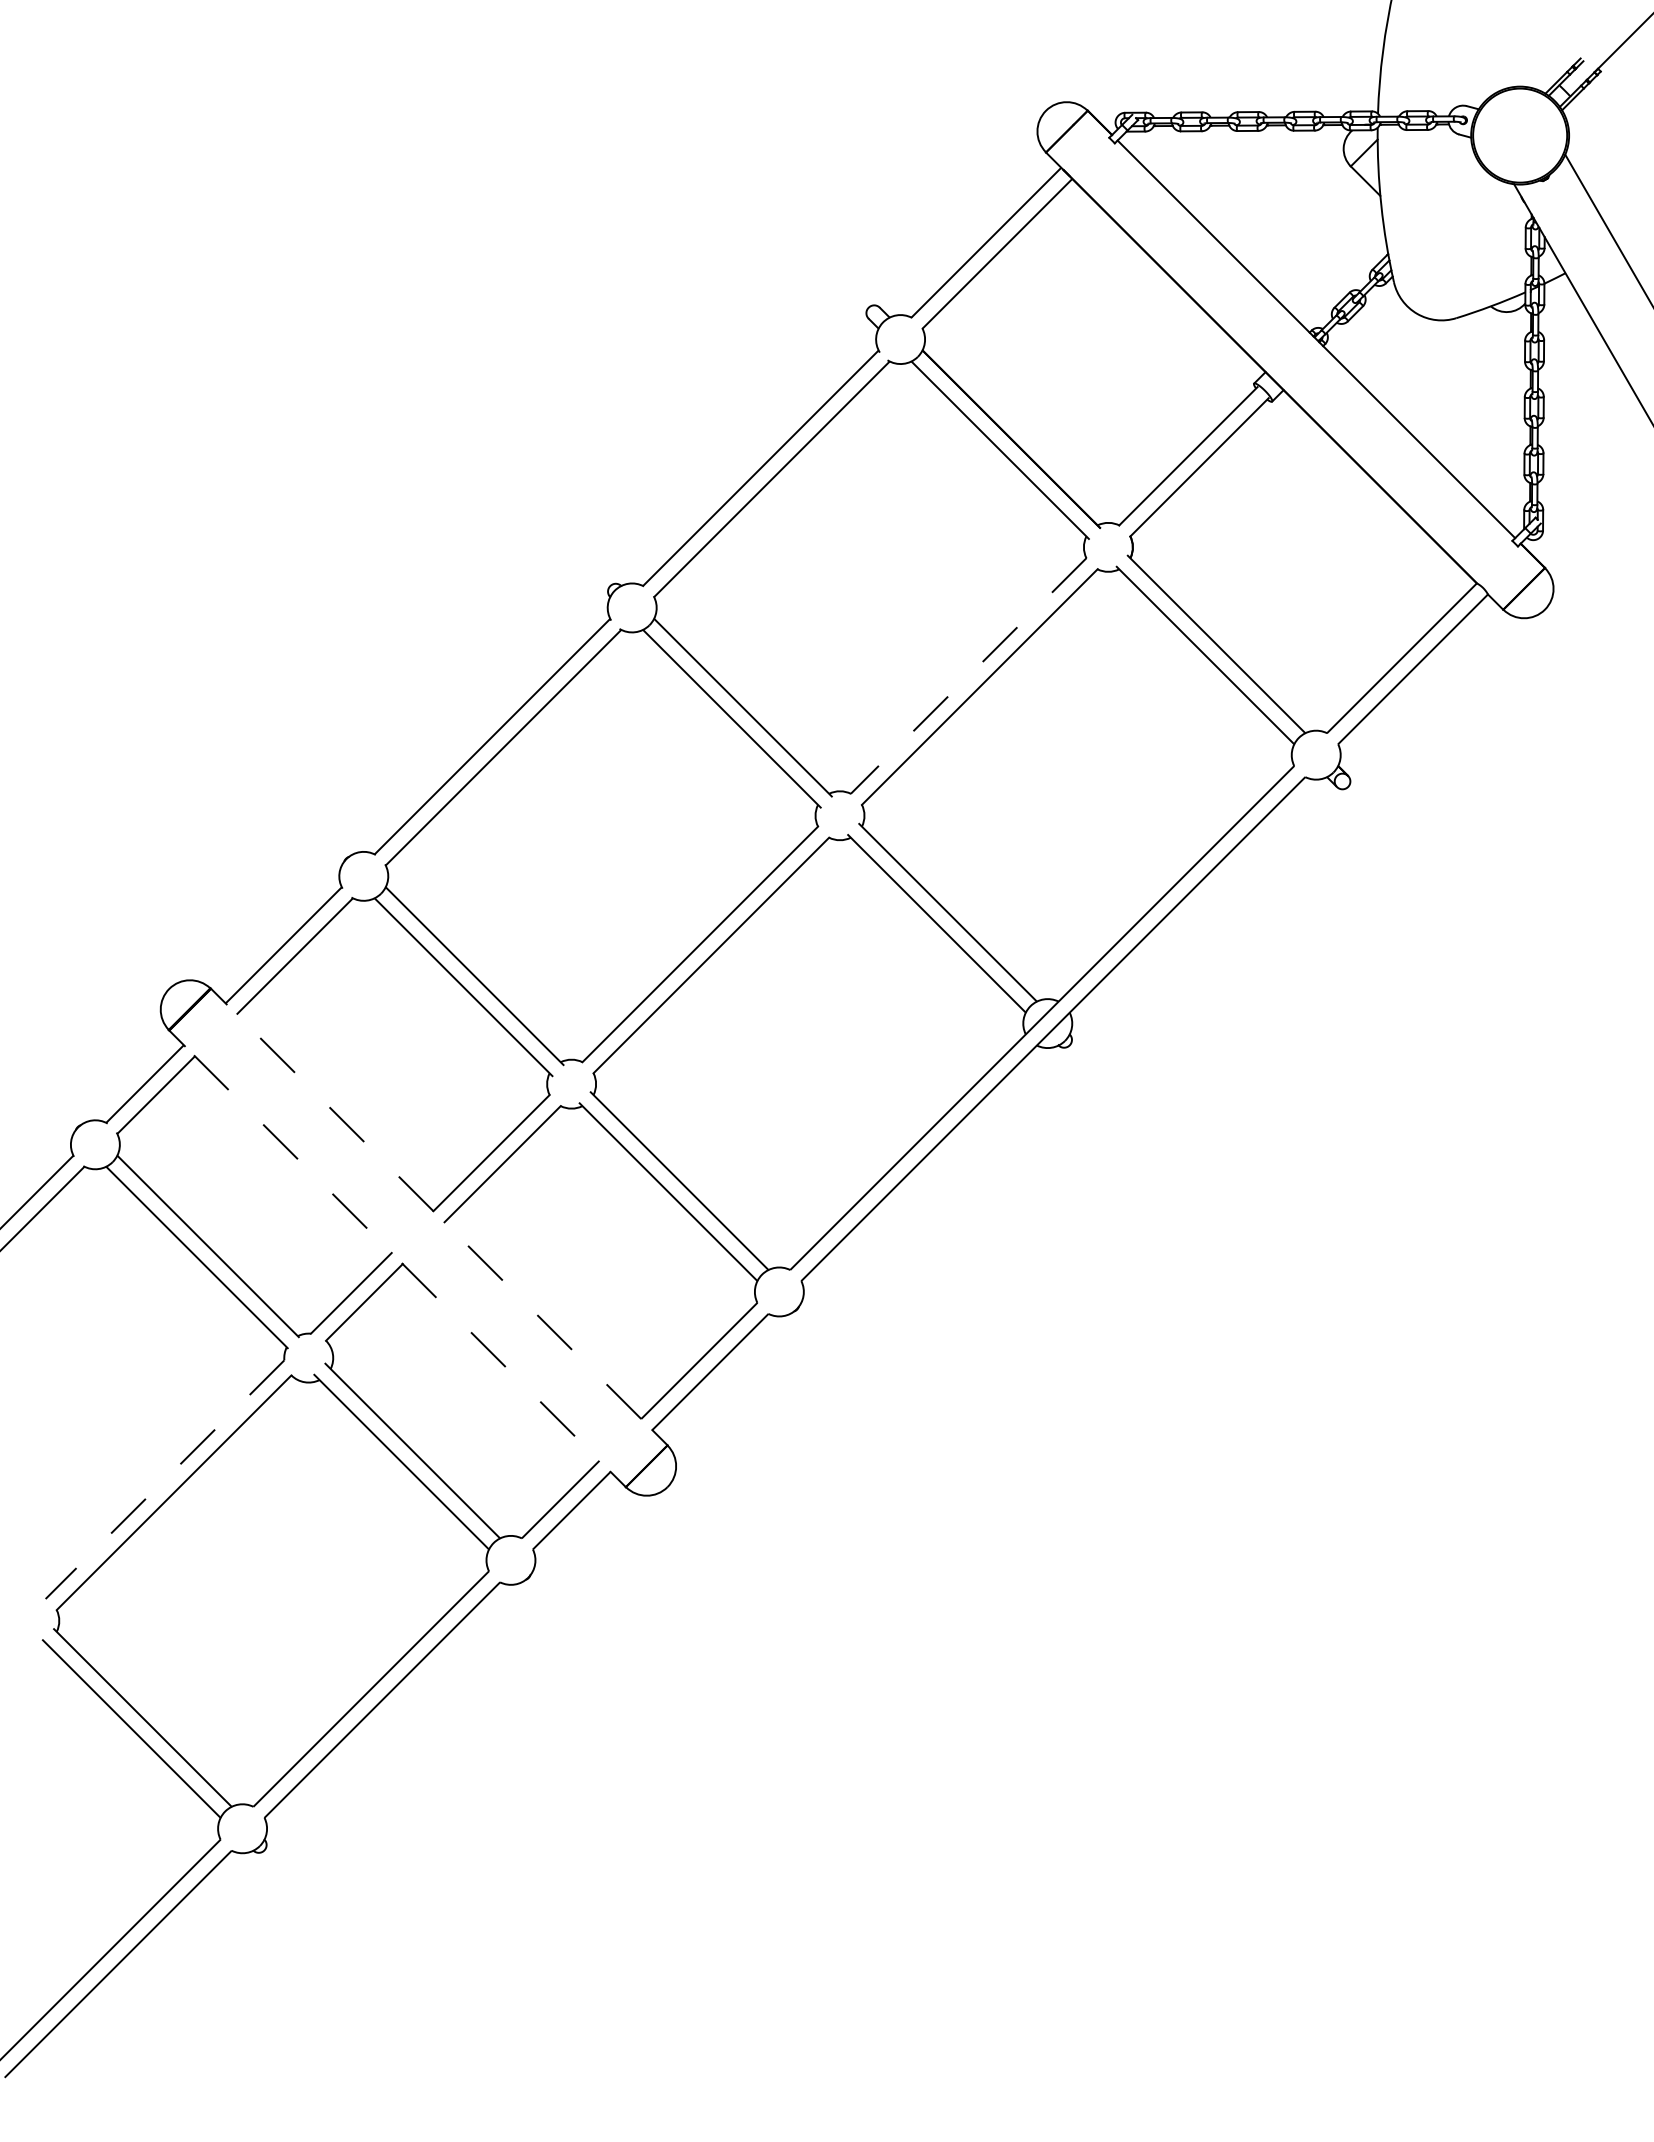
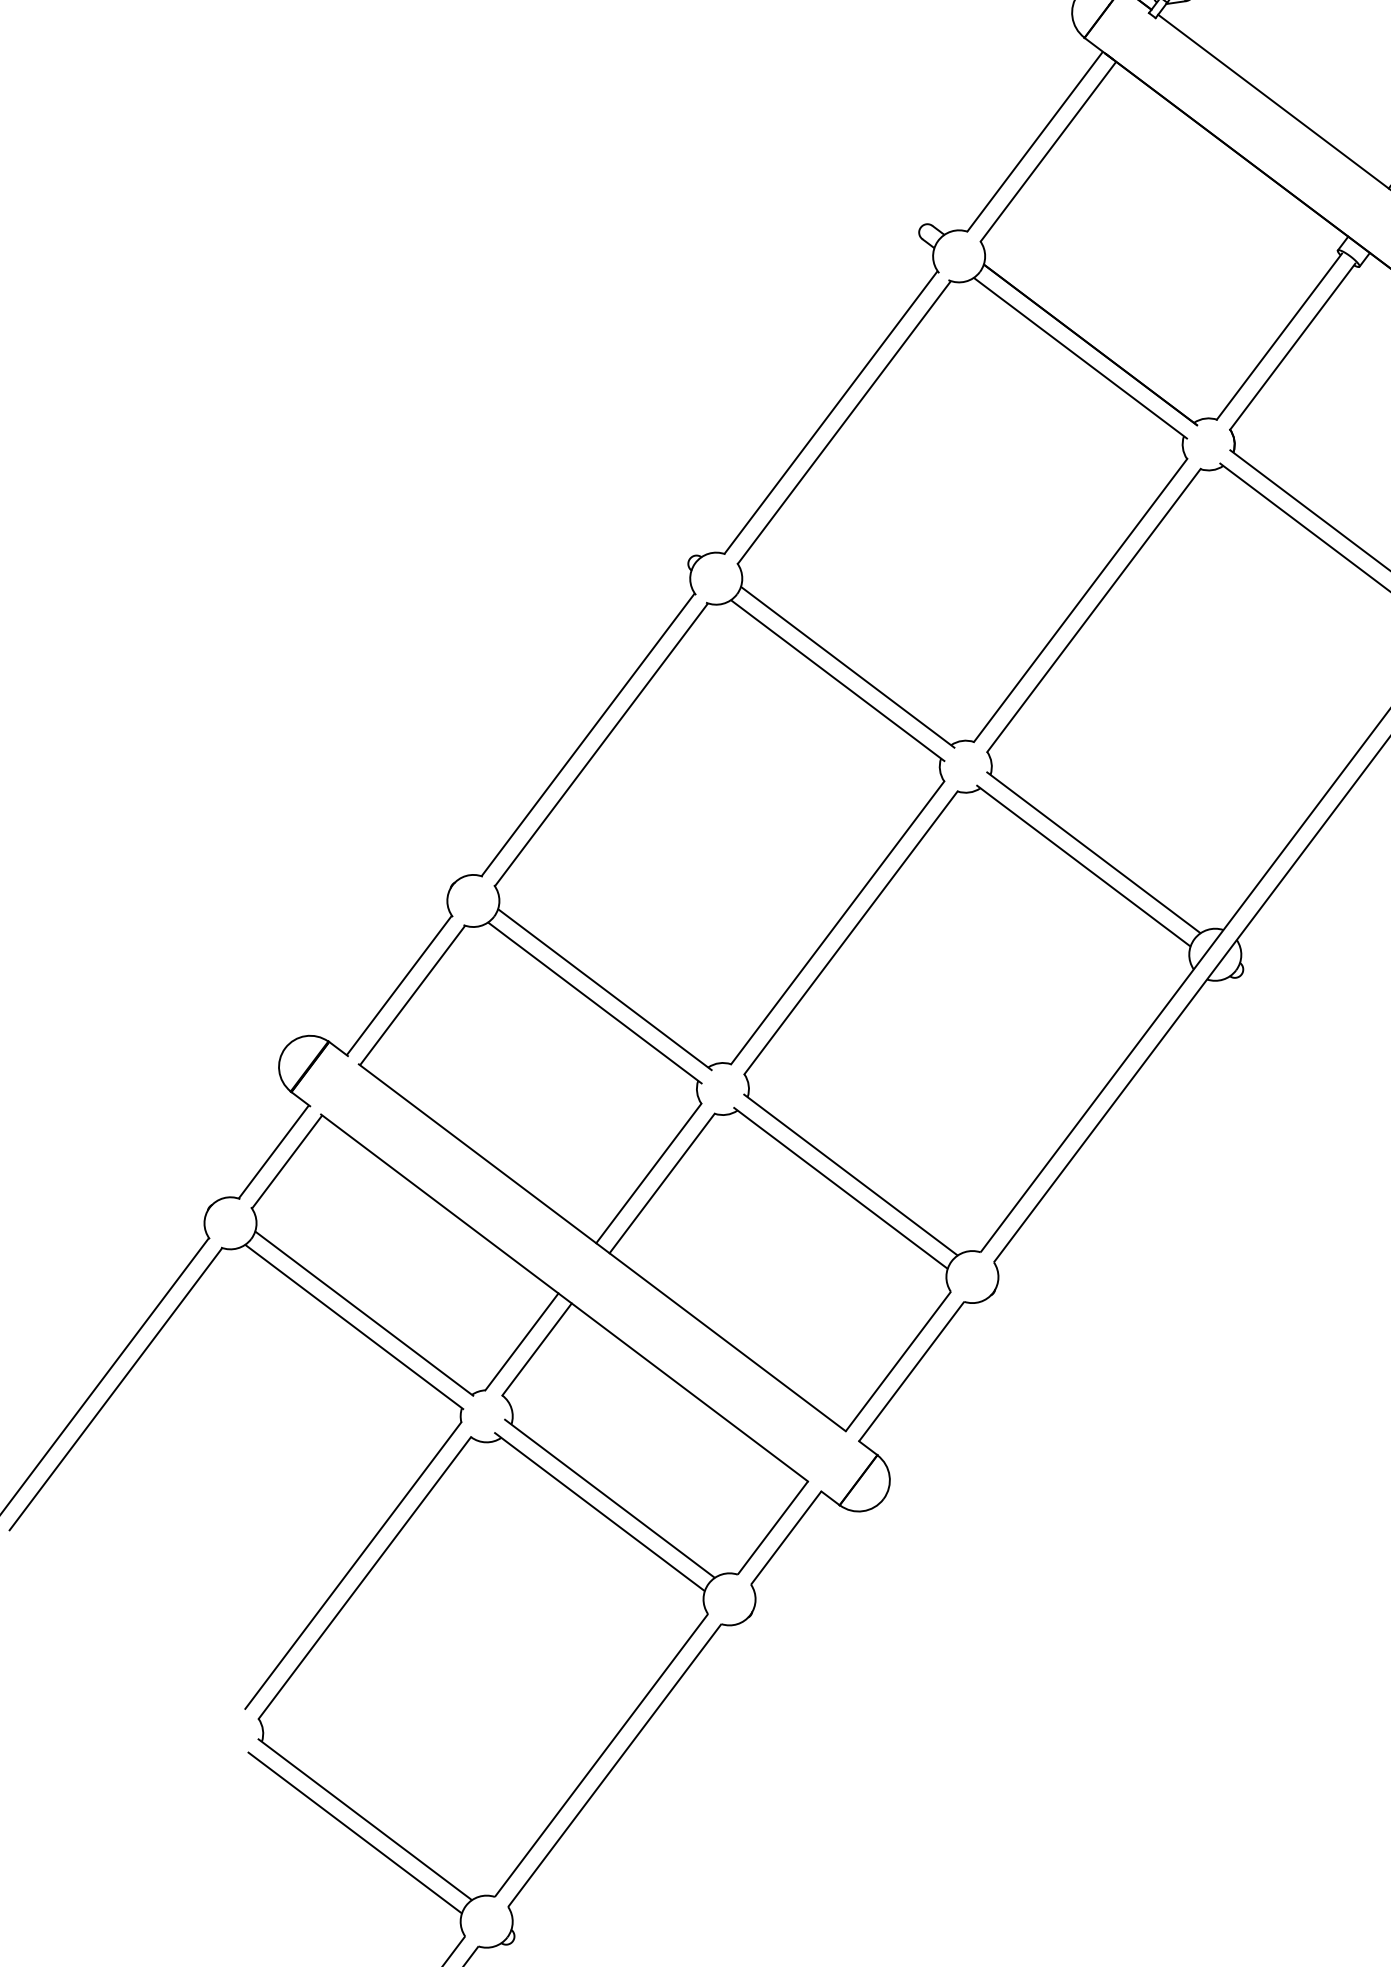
line: (968, 675) -> (1080, 600), dashed -> solid
line: (438, 1216) -> (602, 1248), dashed -> solid
line: (396, 1258) -> (564, 1298), dashed -> solid
line: (165, 1479) -> (353, 1565), dashed -> solid

